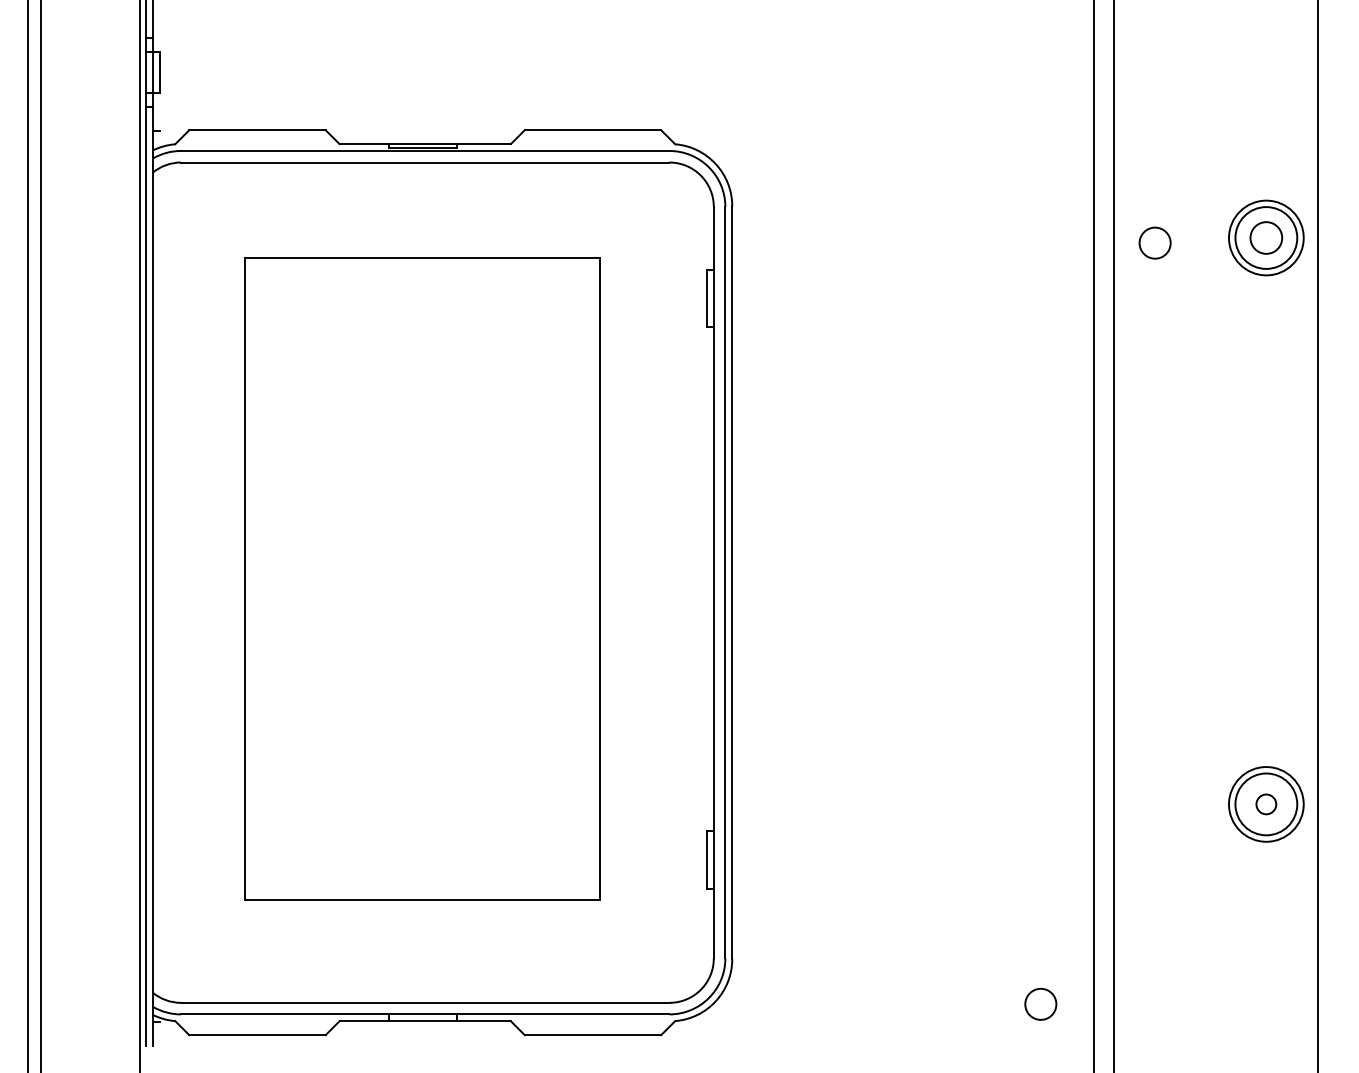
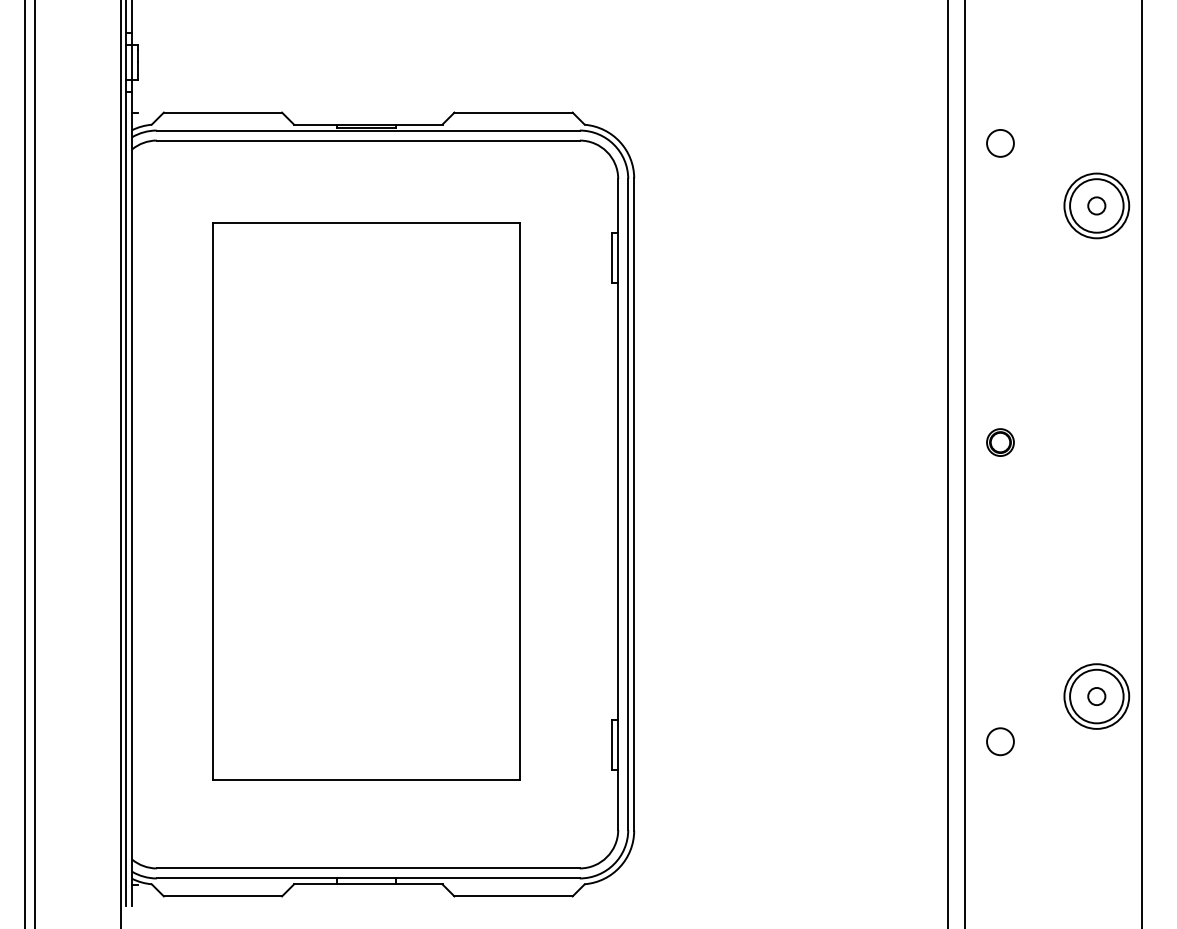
circle: (1265, 237) -> (1096, 205), size x0.62
circle: (1155, 243) -> (1000, 143), moved
part: (1155, 511) -> (1000, 442), added
circle: (1040, 1004) -> (1000, 741), moved

